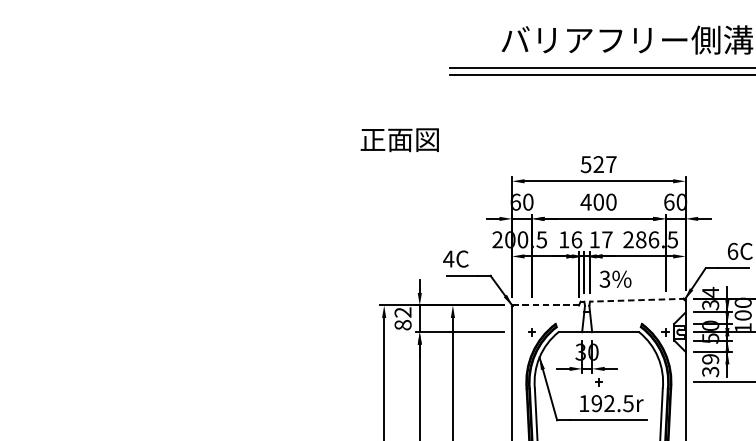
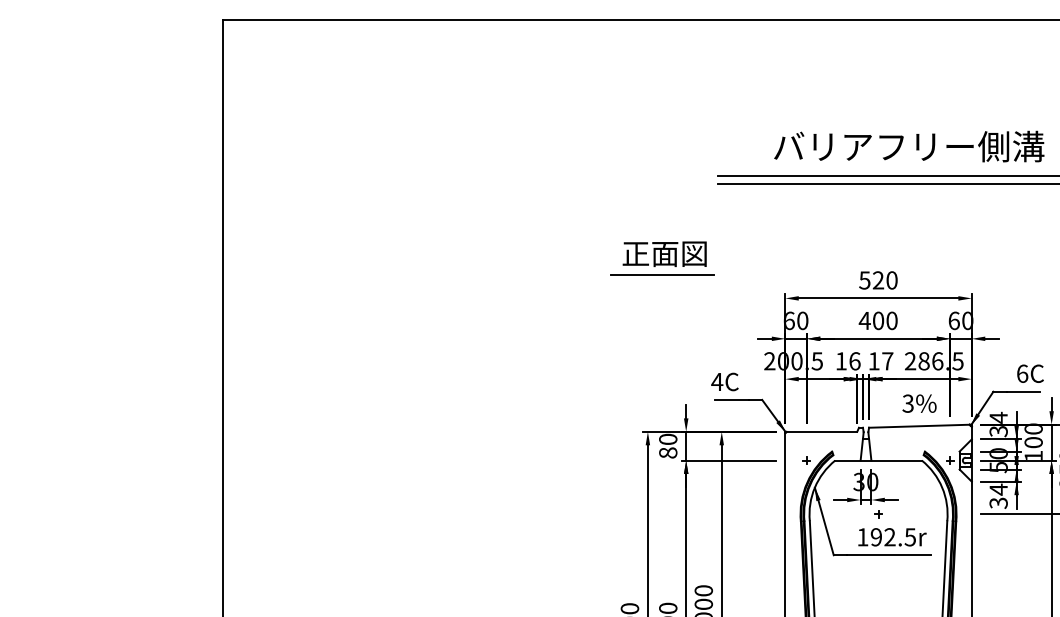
line: (397, 159) -> (662, 275), added
text: (610, 164) -> (891, 280), 527 -> 520
text: (615, 279) -> (919, 403), moved
line: (636, 300) -> (919, 426), dashed -> solid
line: (545, 305) -> (821, 431), dashed -> solid
text: (403, 312) -> (668, 439), 82 -> 80
text: (710, 359) -> (998, 489), 39 -> 34

